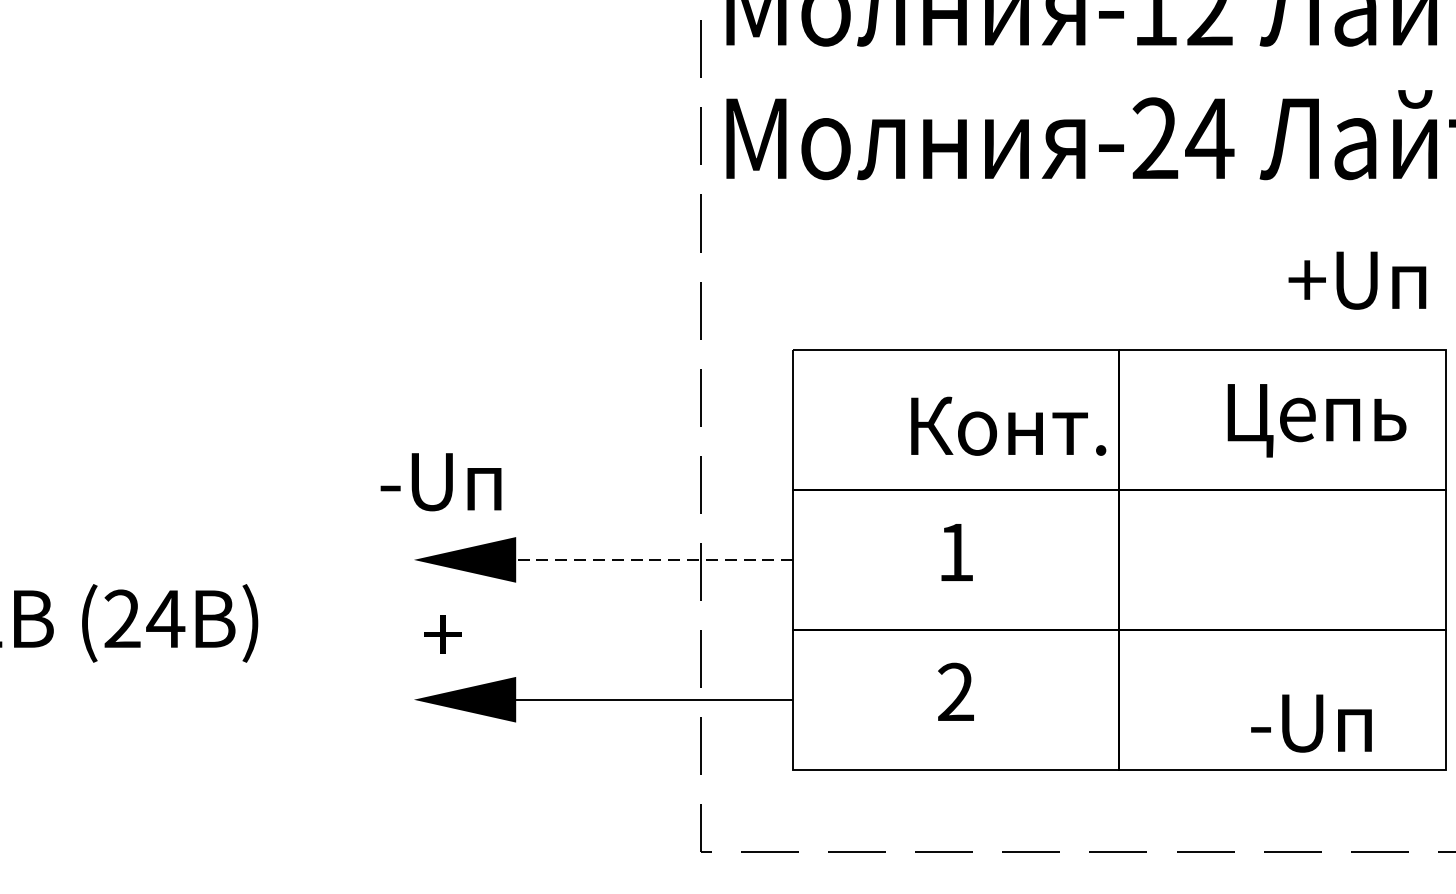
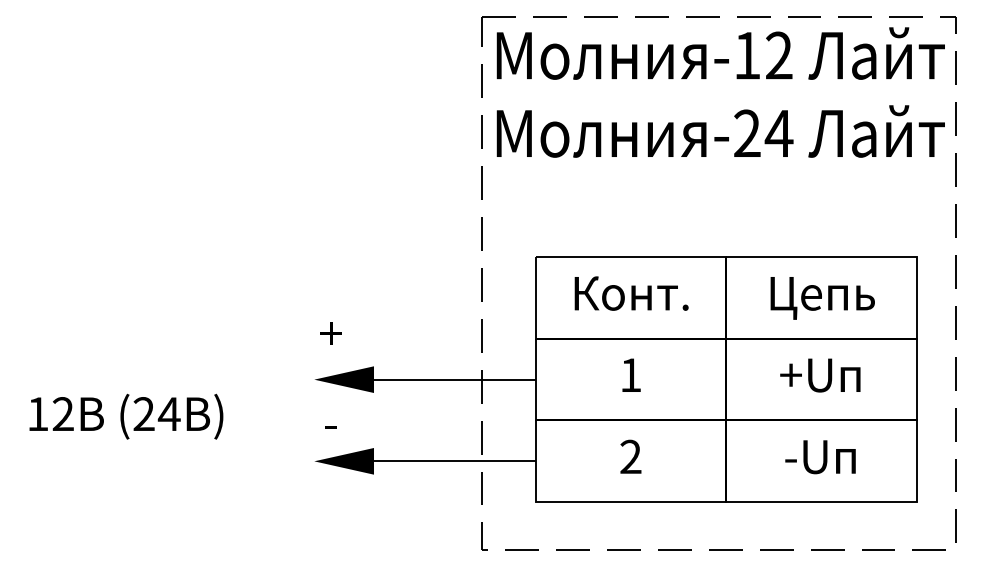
text: (1357, 280) -> (820, 375), moved
text: (1316, 420) -> (822, 298), moved
text: (1008, 426) -> (631, 293), moved
text: (439, 482) -> (329, 334), -Uп -> +
line: (653, 559) -> (454, 379), dashed -> solid
text: (441, 634) -> (330, 423), + -> -
text: (1311, 724) -> (820, 457), moved

